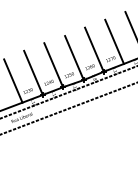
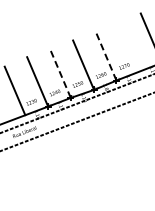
line: (114, 41) -> (128, 46), removed
line: (93, 49) -> (105, 55), solid -> dashed
line: (53, 65) -> (60, 73), solid -> dashed

